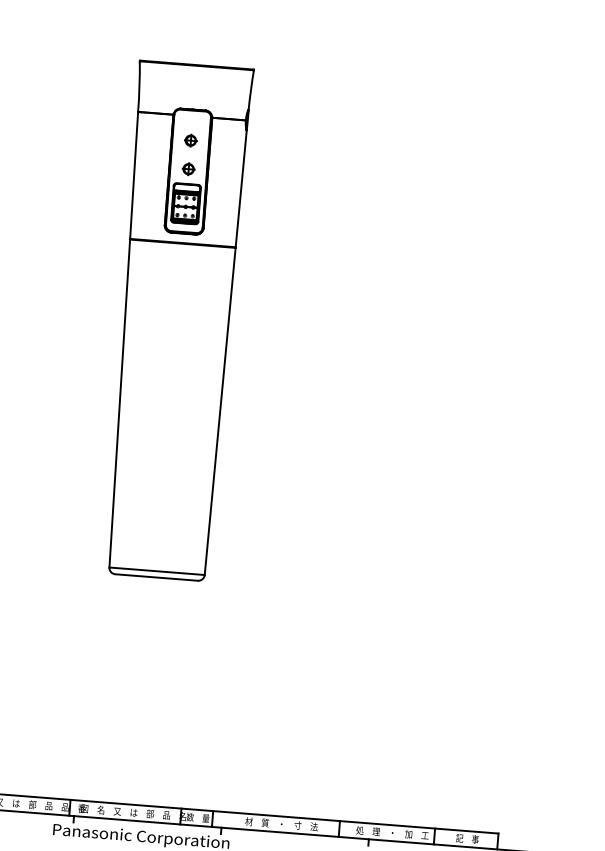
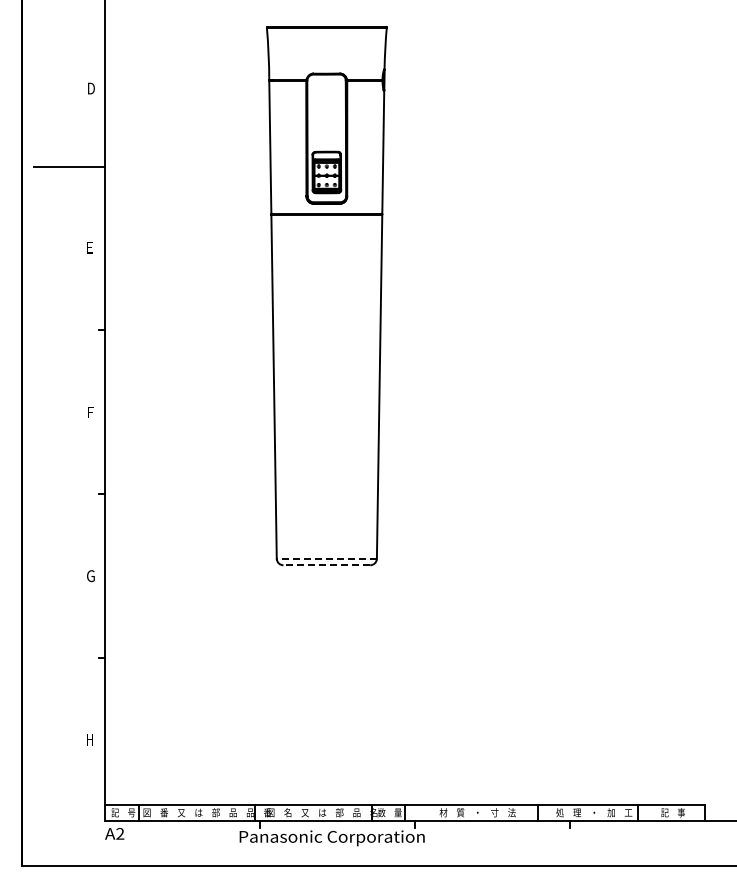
part: (190, 139) -> (326, 105), removed
part: (188, 168) -> (326, 135), removed
line: (156, 571) -> (326, 558), solid -> dashed
line: (156, 577) -> (326, 565), solid -> dashed

